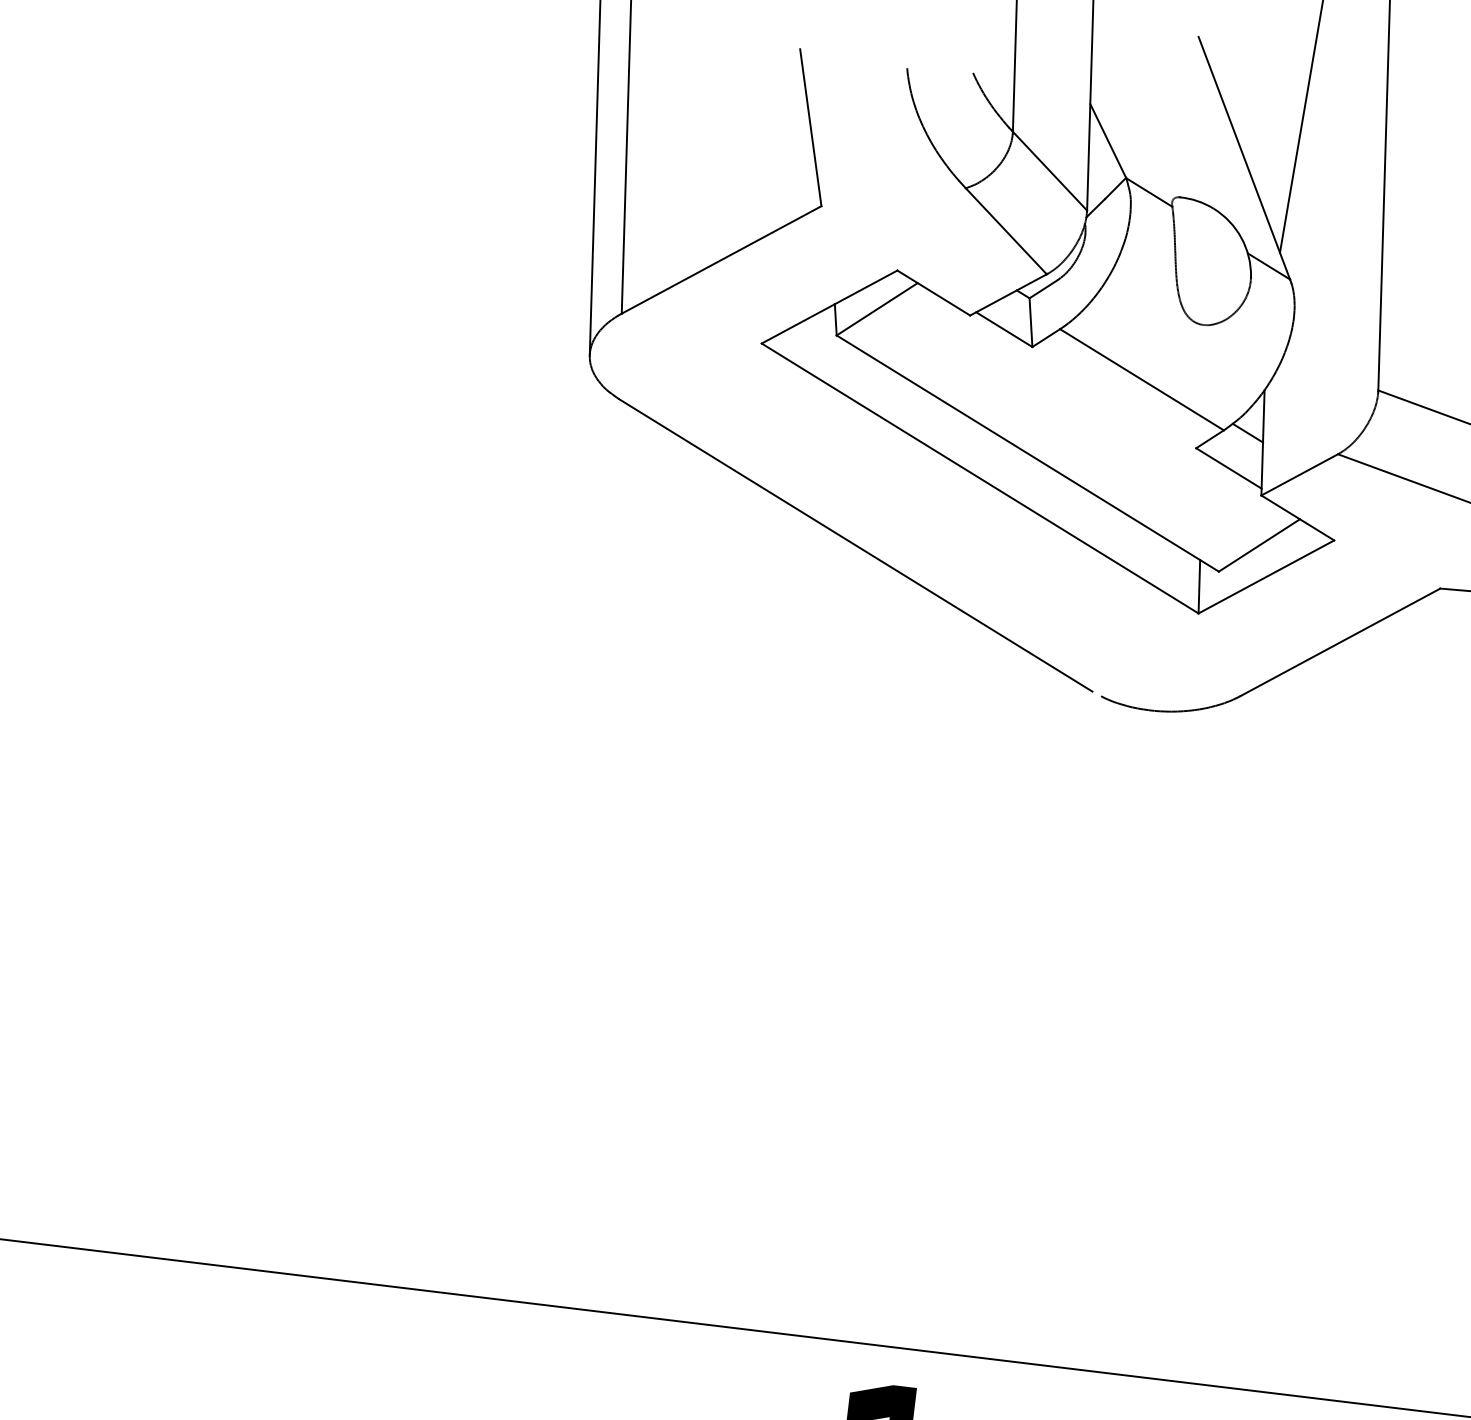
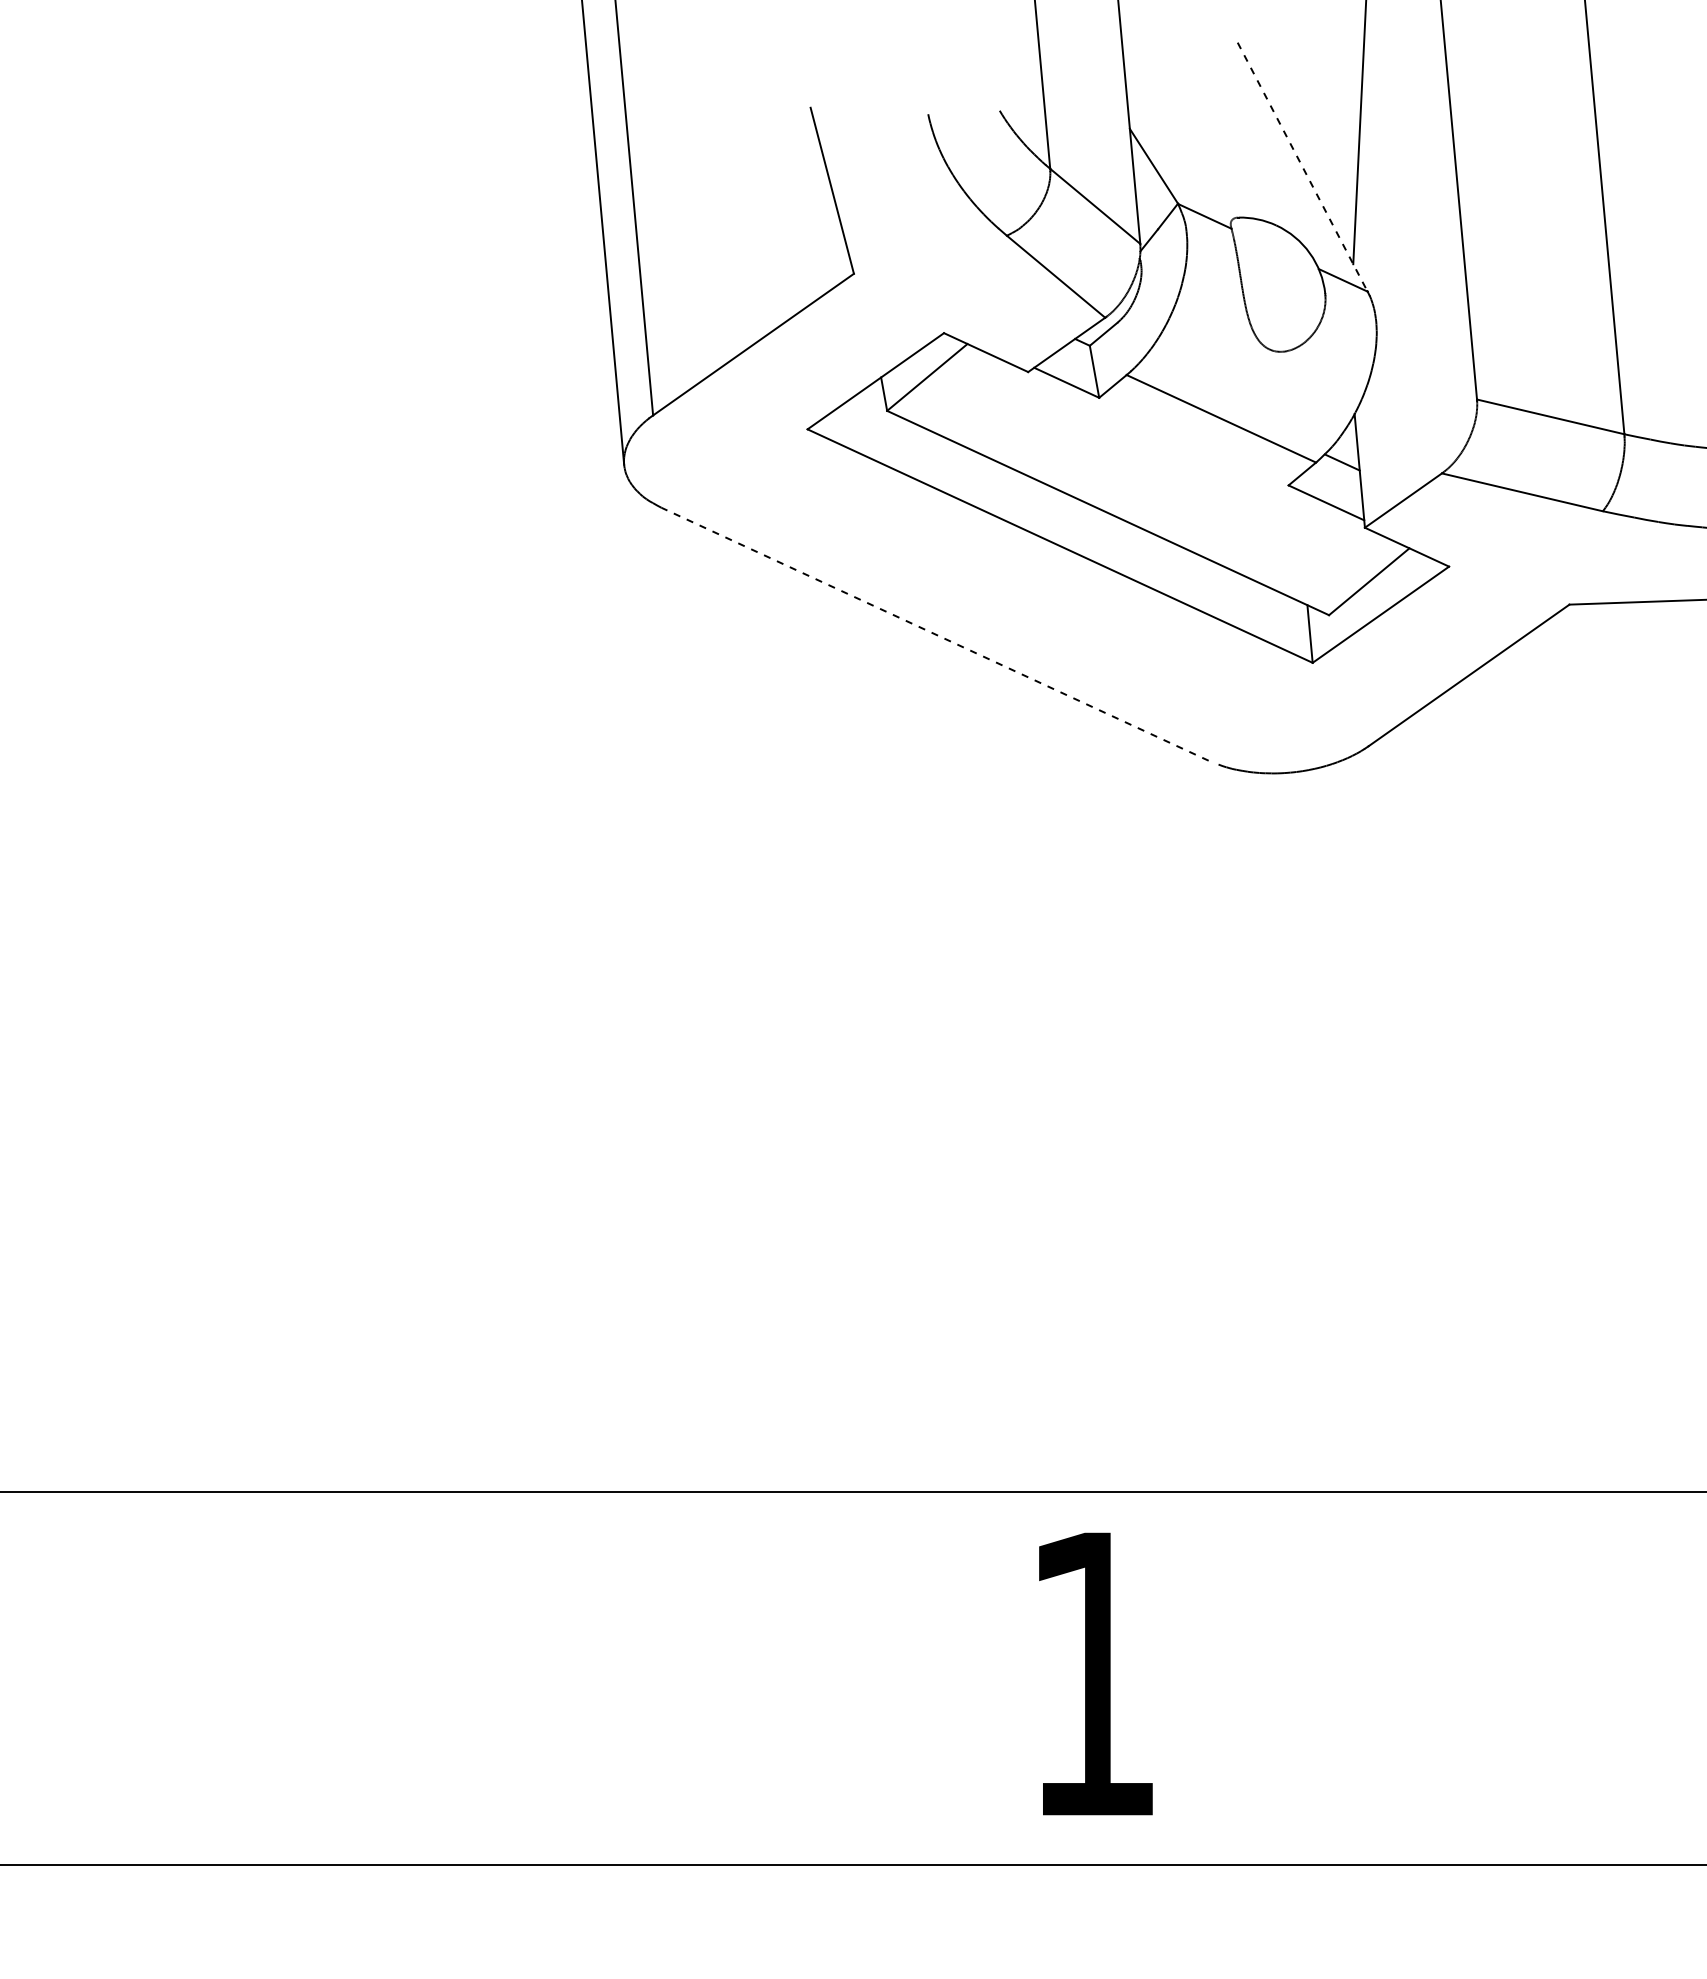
line: (1244, 158) -> (1302, 167), solid -> dashed
line: (855, 545) -> (934, 634), solid -> dashed

